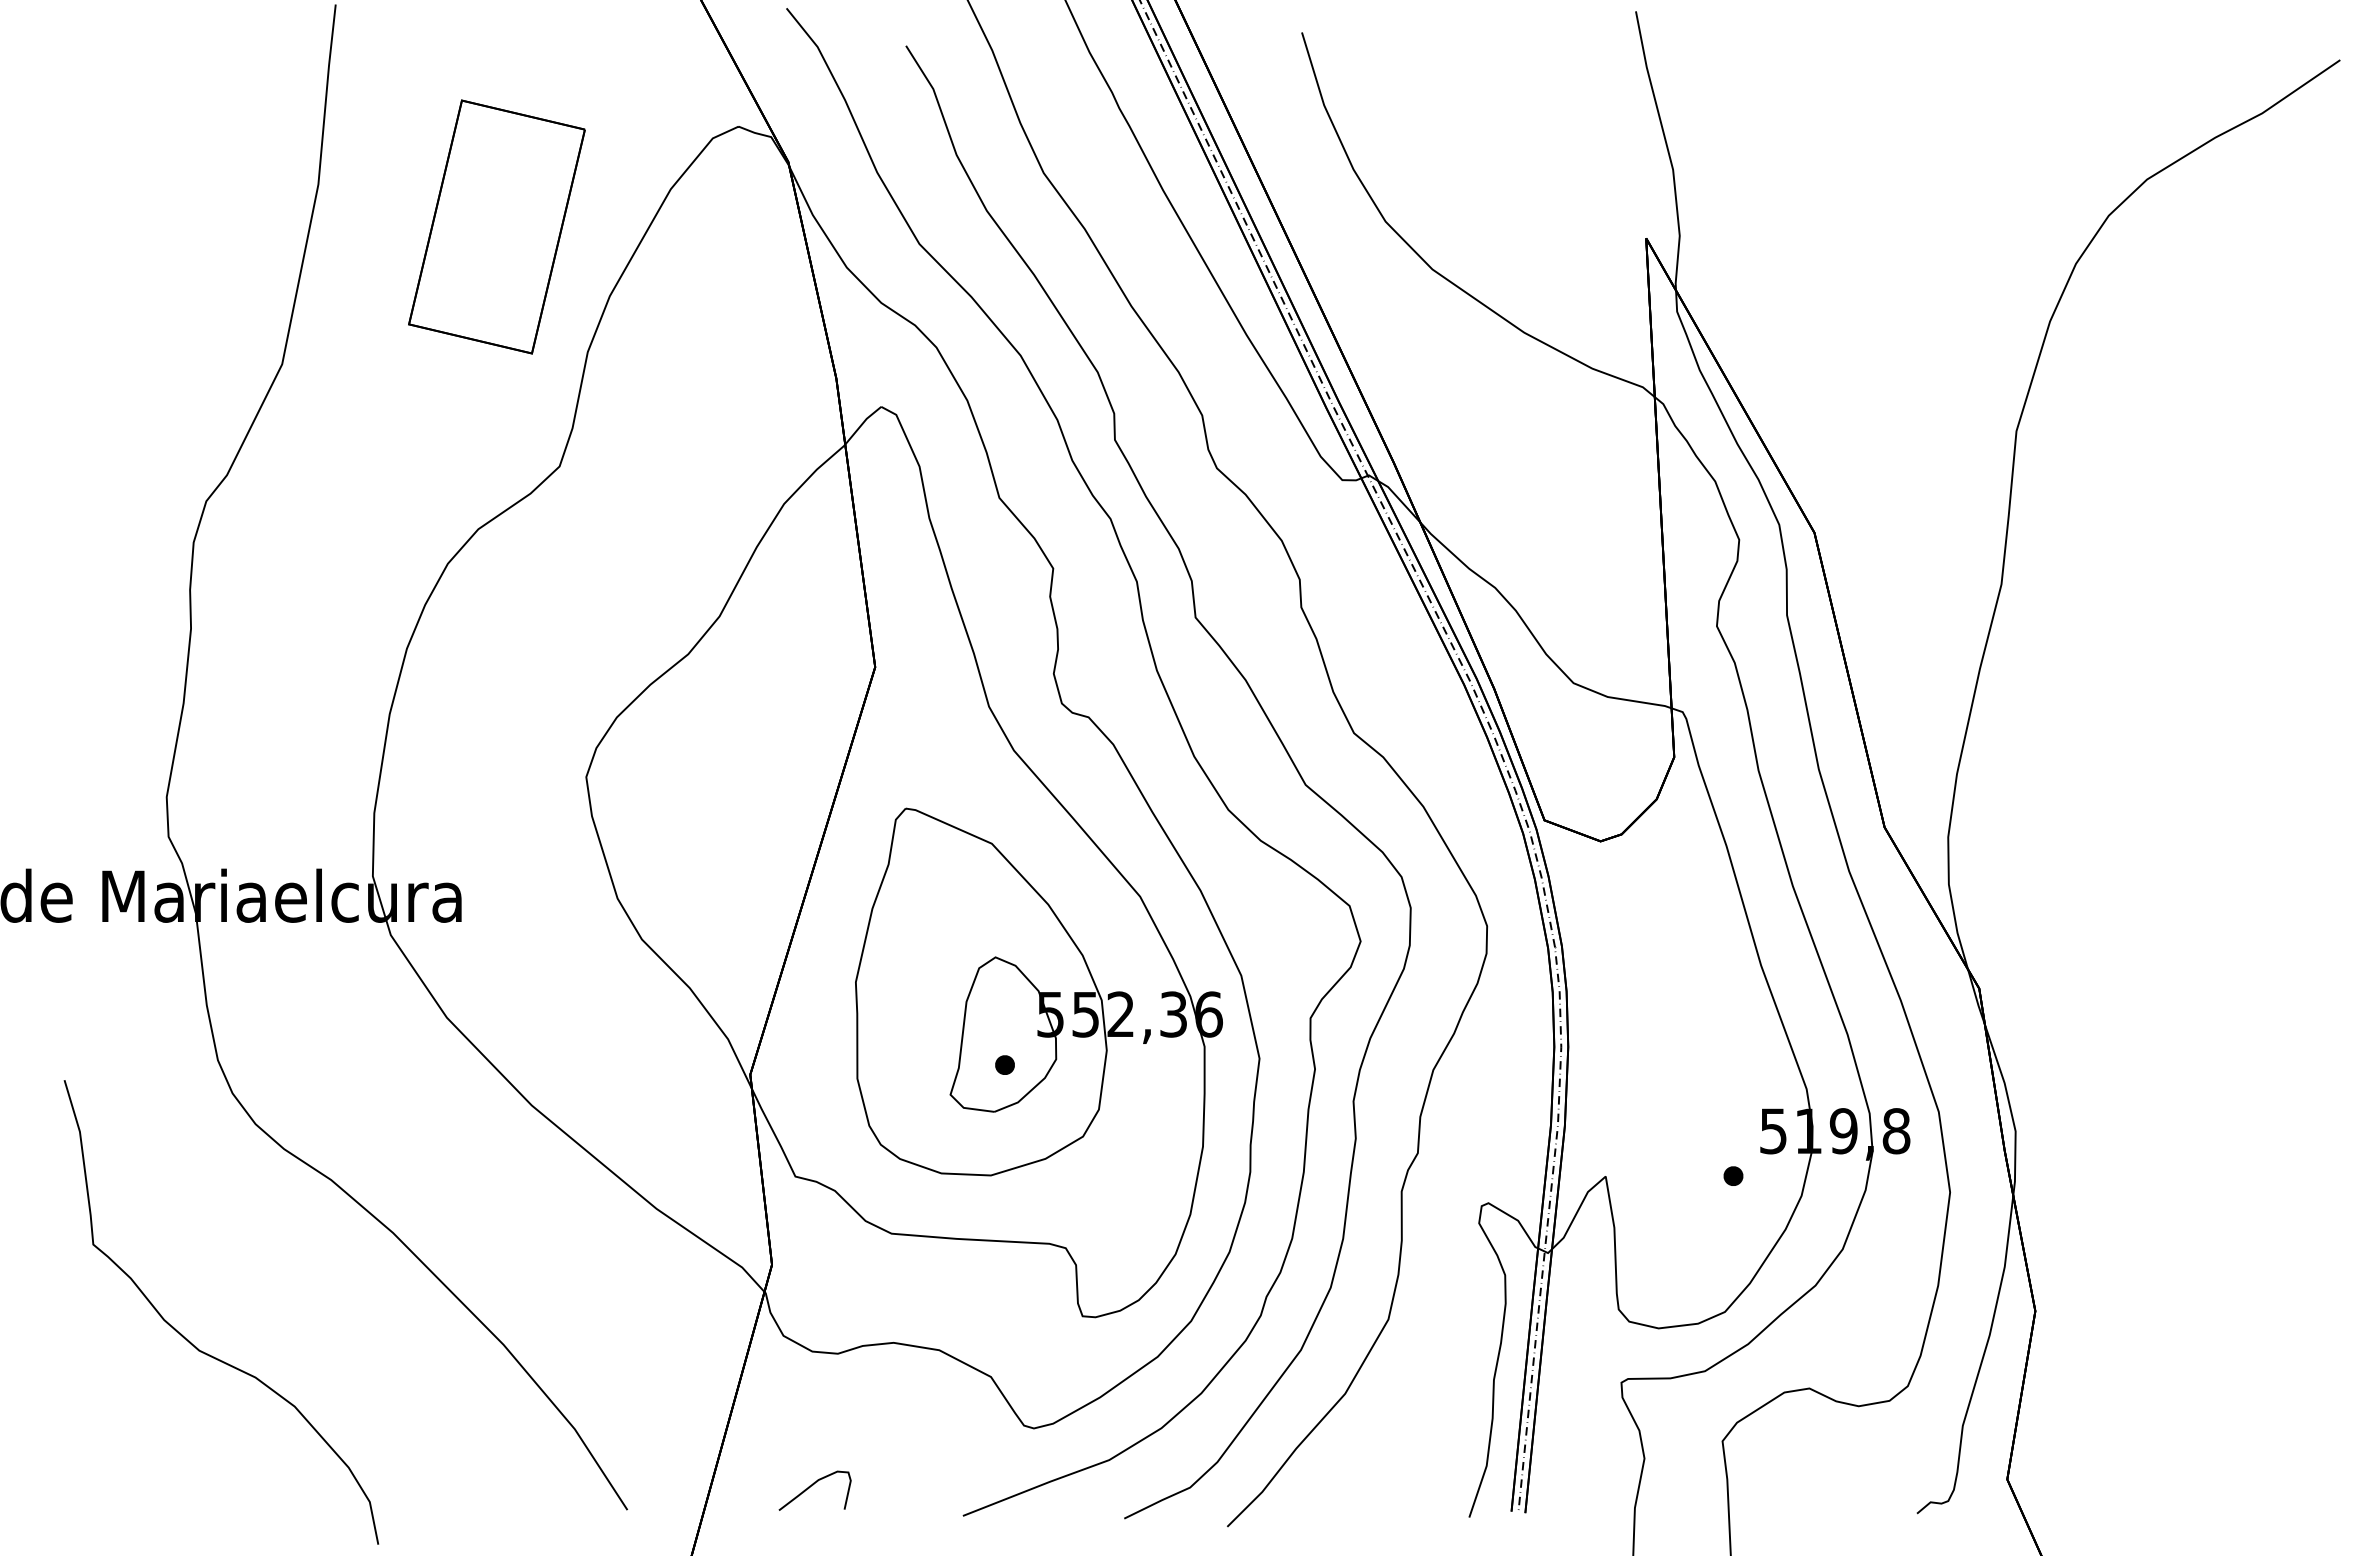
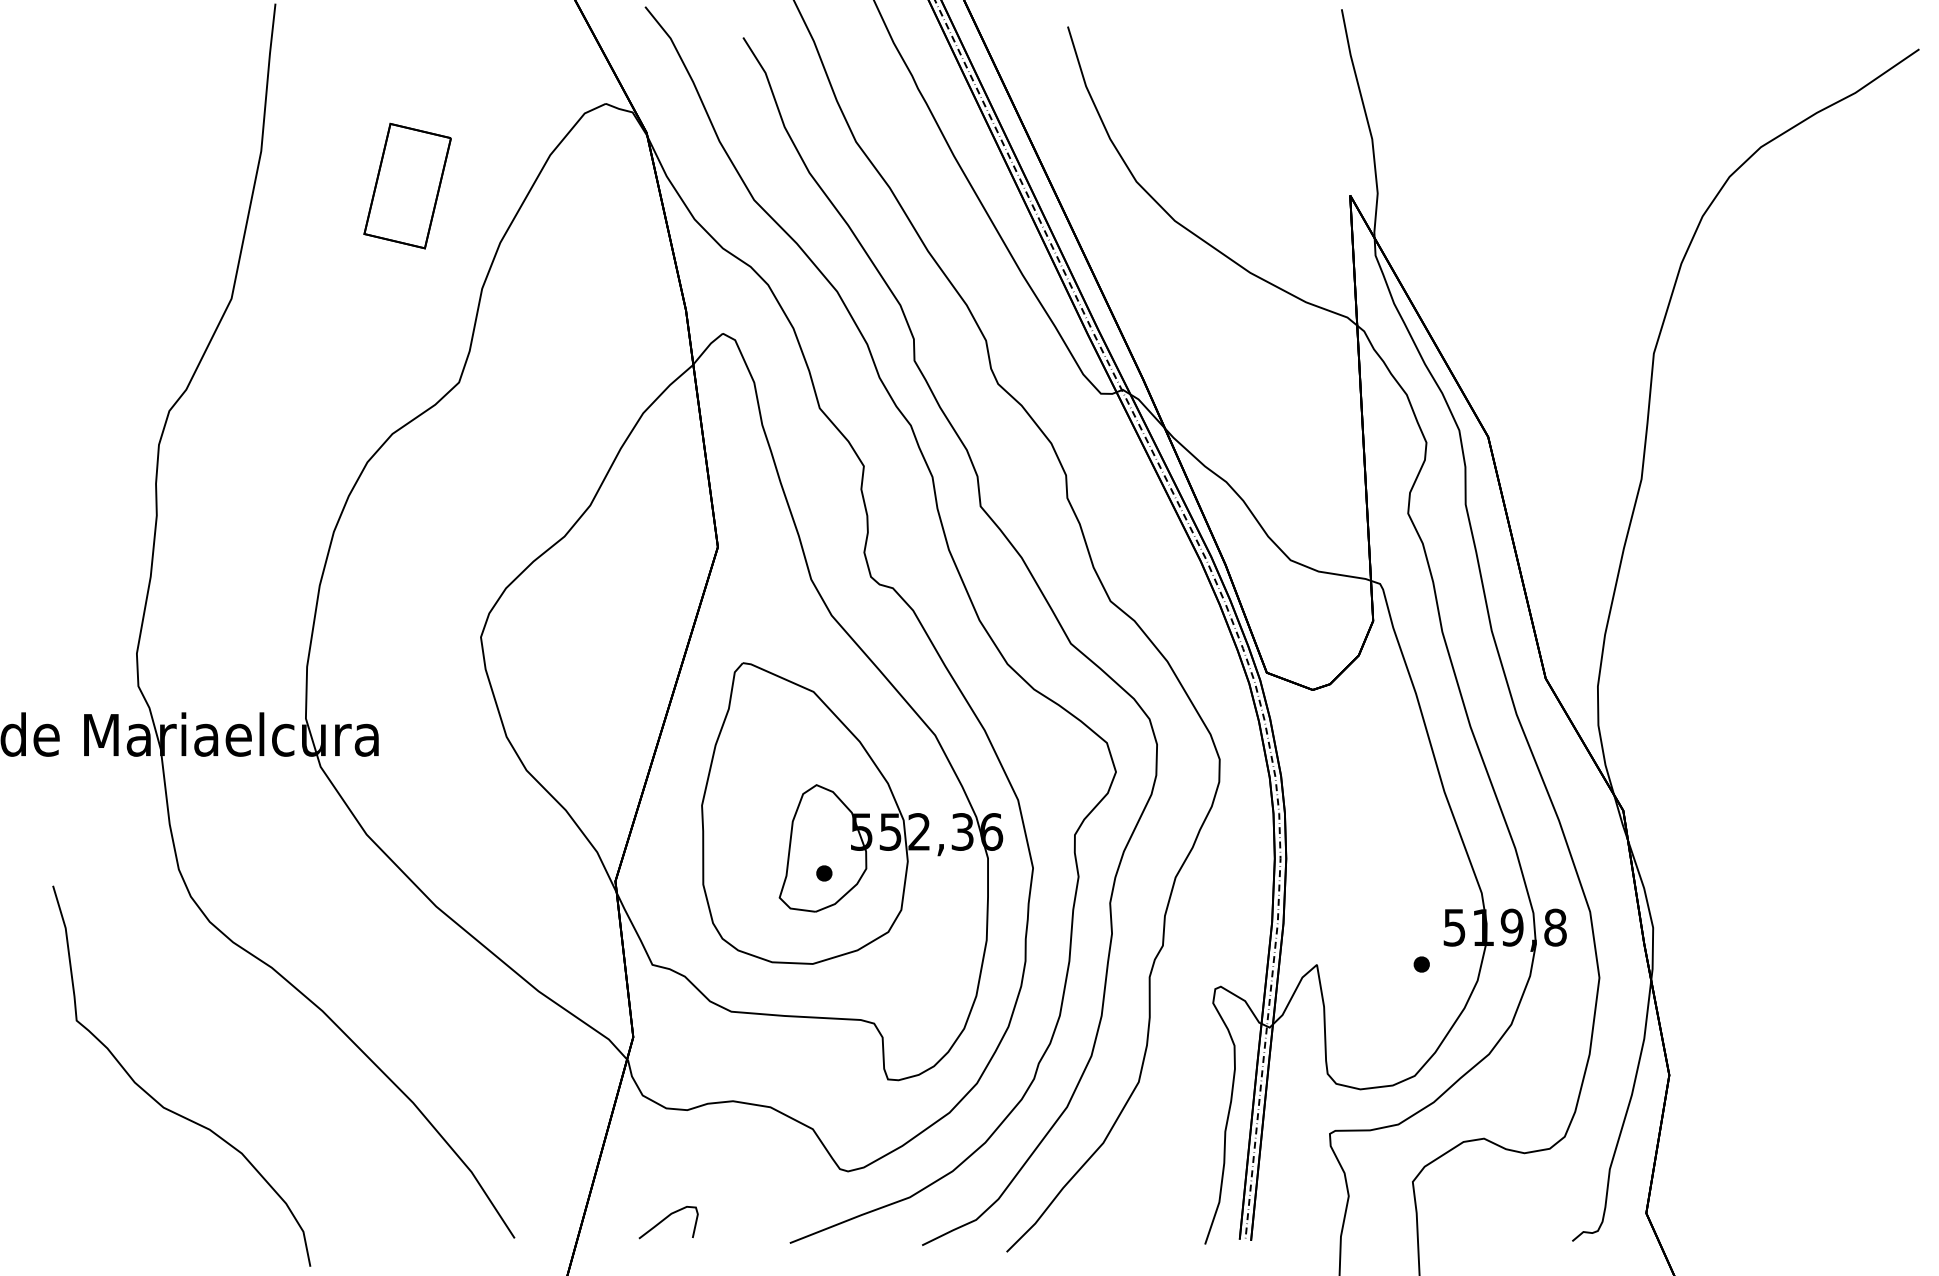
part: (496, 226) -> (407, 185), size x0.6

